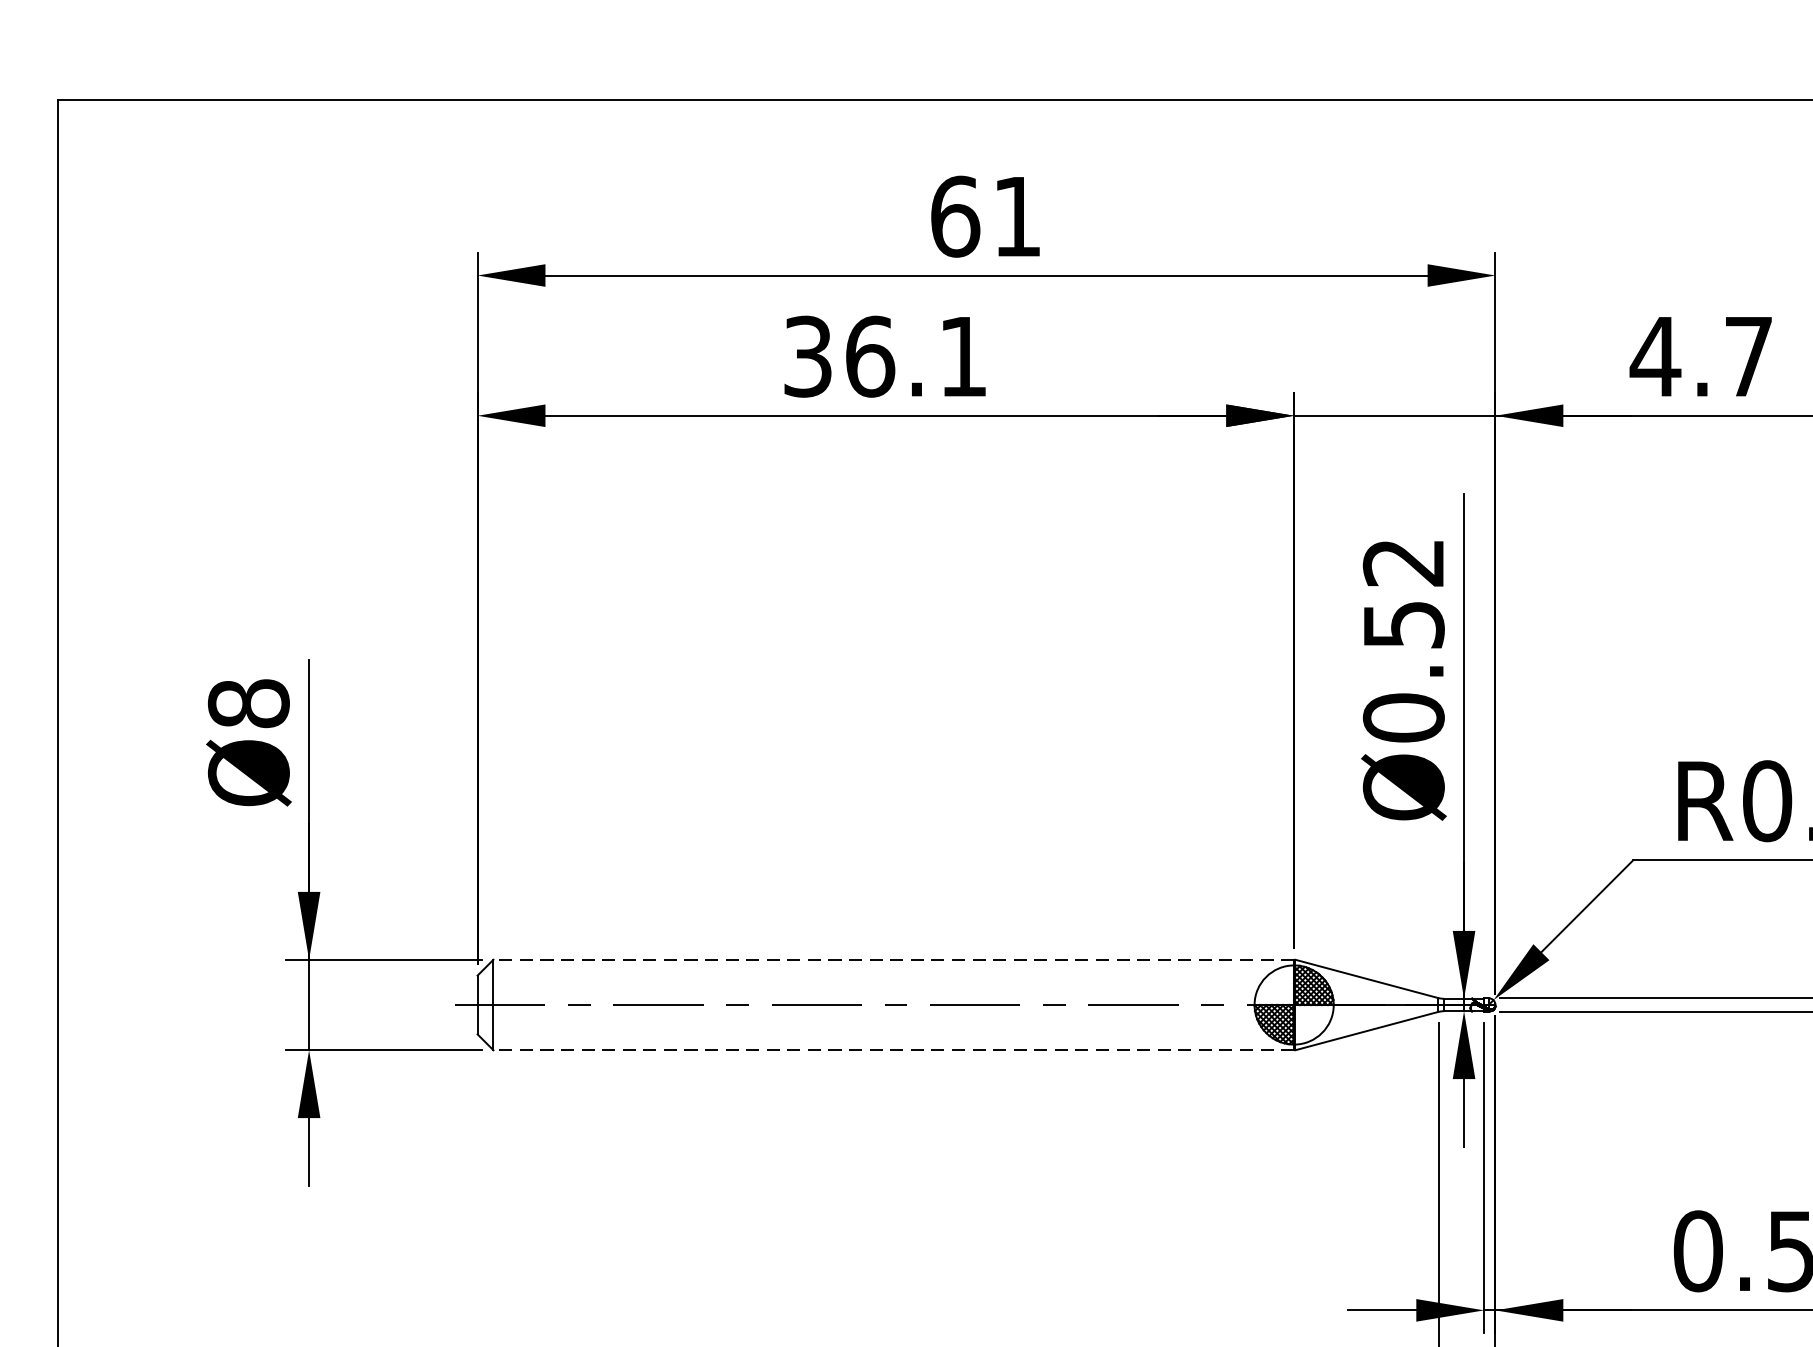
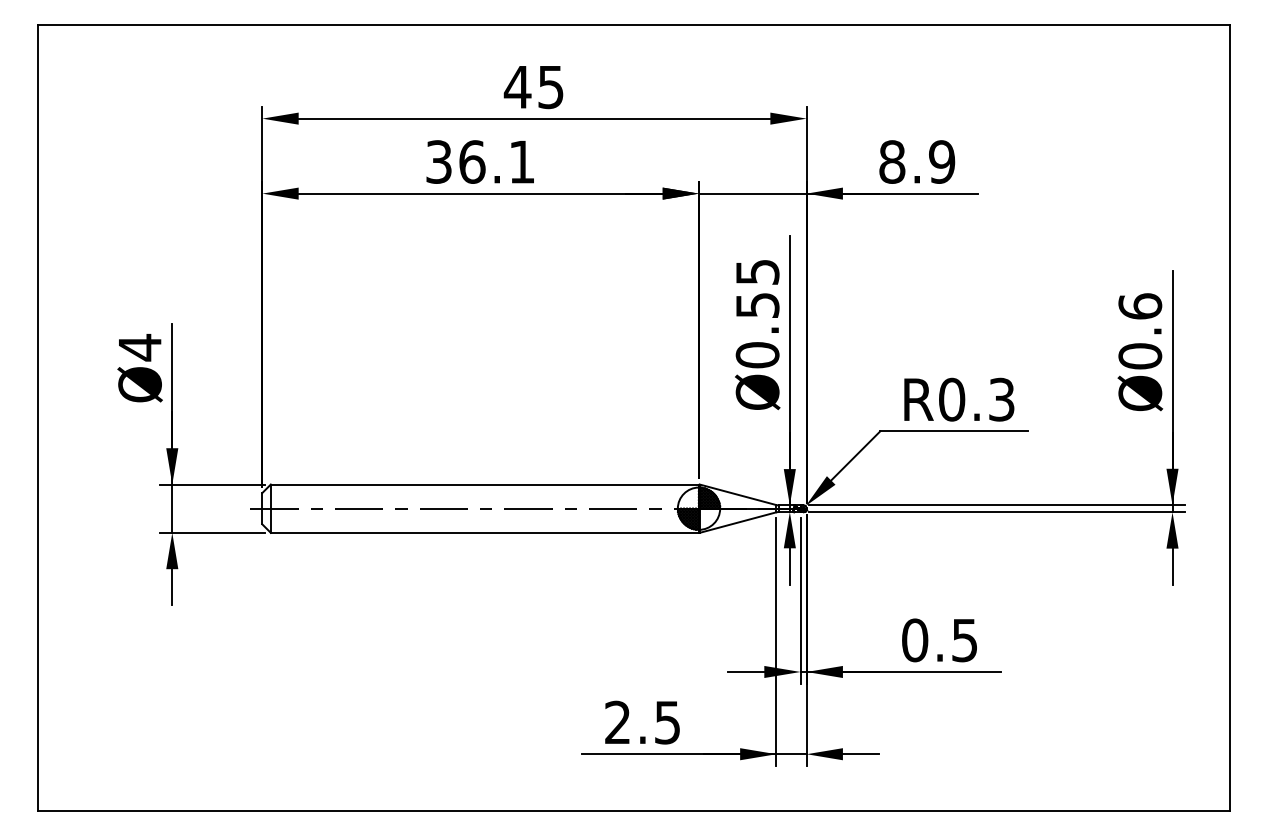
text: (984, 217) -> (533, 87), 61 -> 45
text: (1700, 355) -> (916, 161), 4.7 -> 8.9
text: (1403, 563) -> (757, 272), Ø0.52 -> Ø0.55
text: (247, 703) -> (139, 347), Ø8 -> Ø4
line: (892, 959) -> (484, 484), dashed -> solid
line: (892, 1049) -> (484, 532), dashed -> solid

